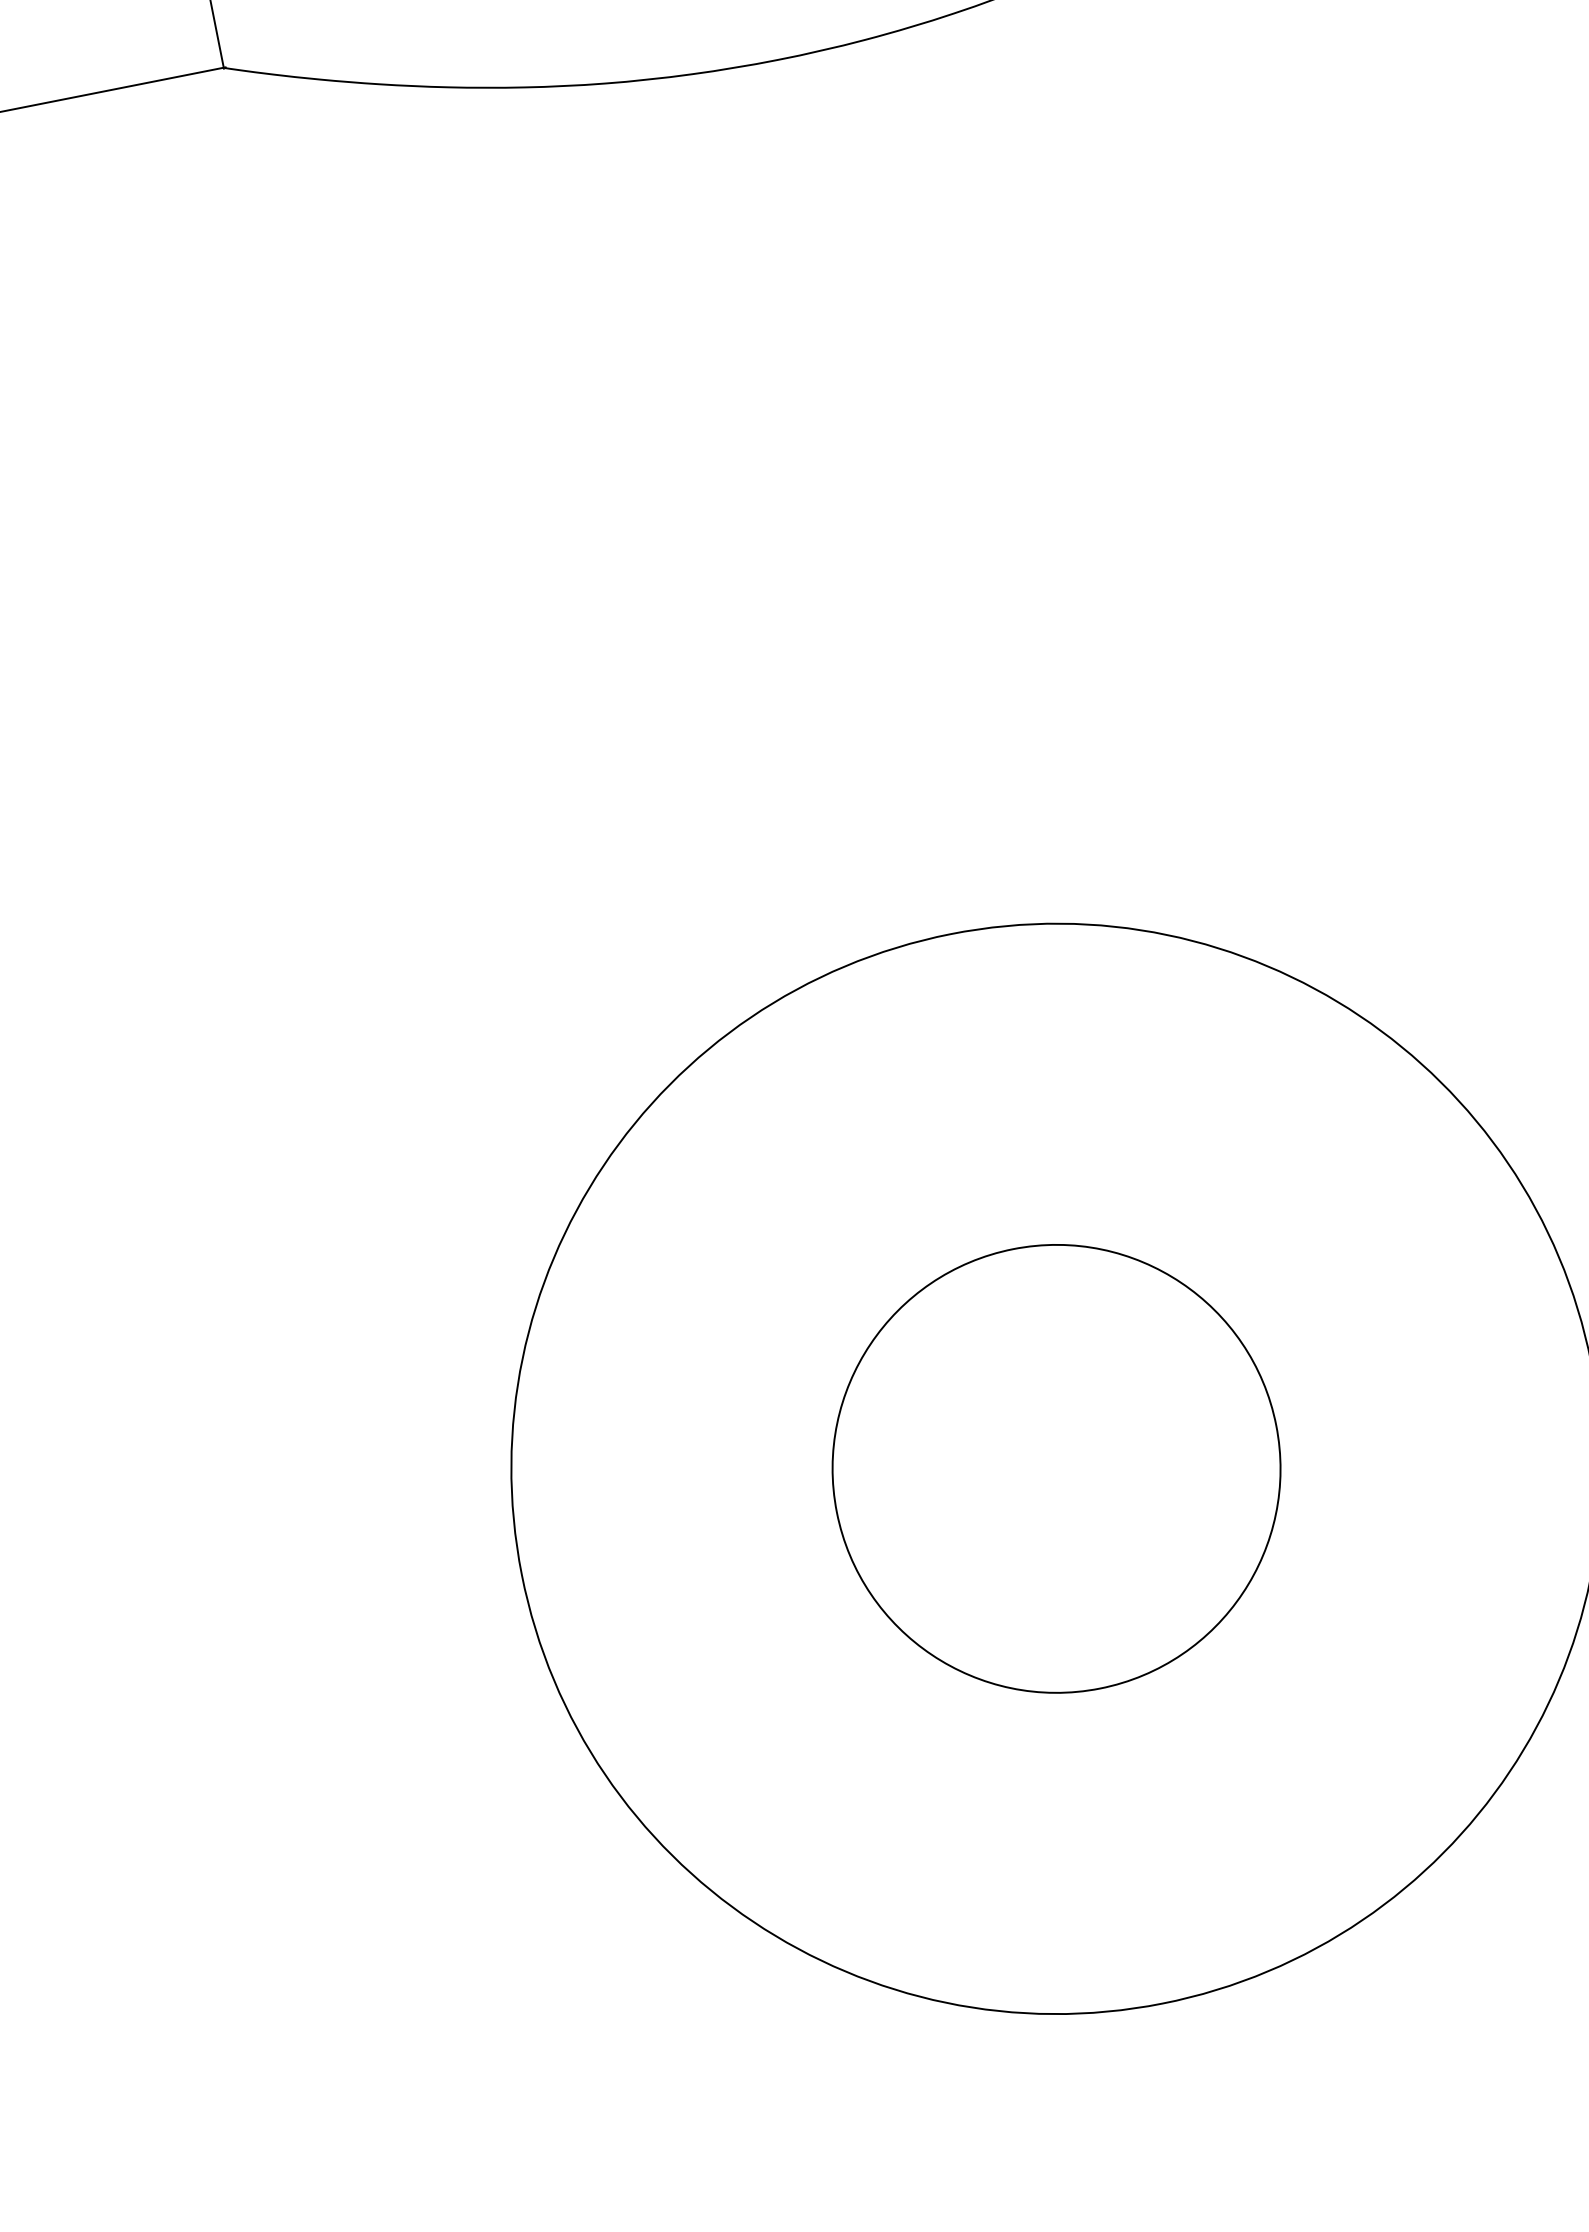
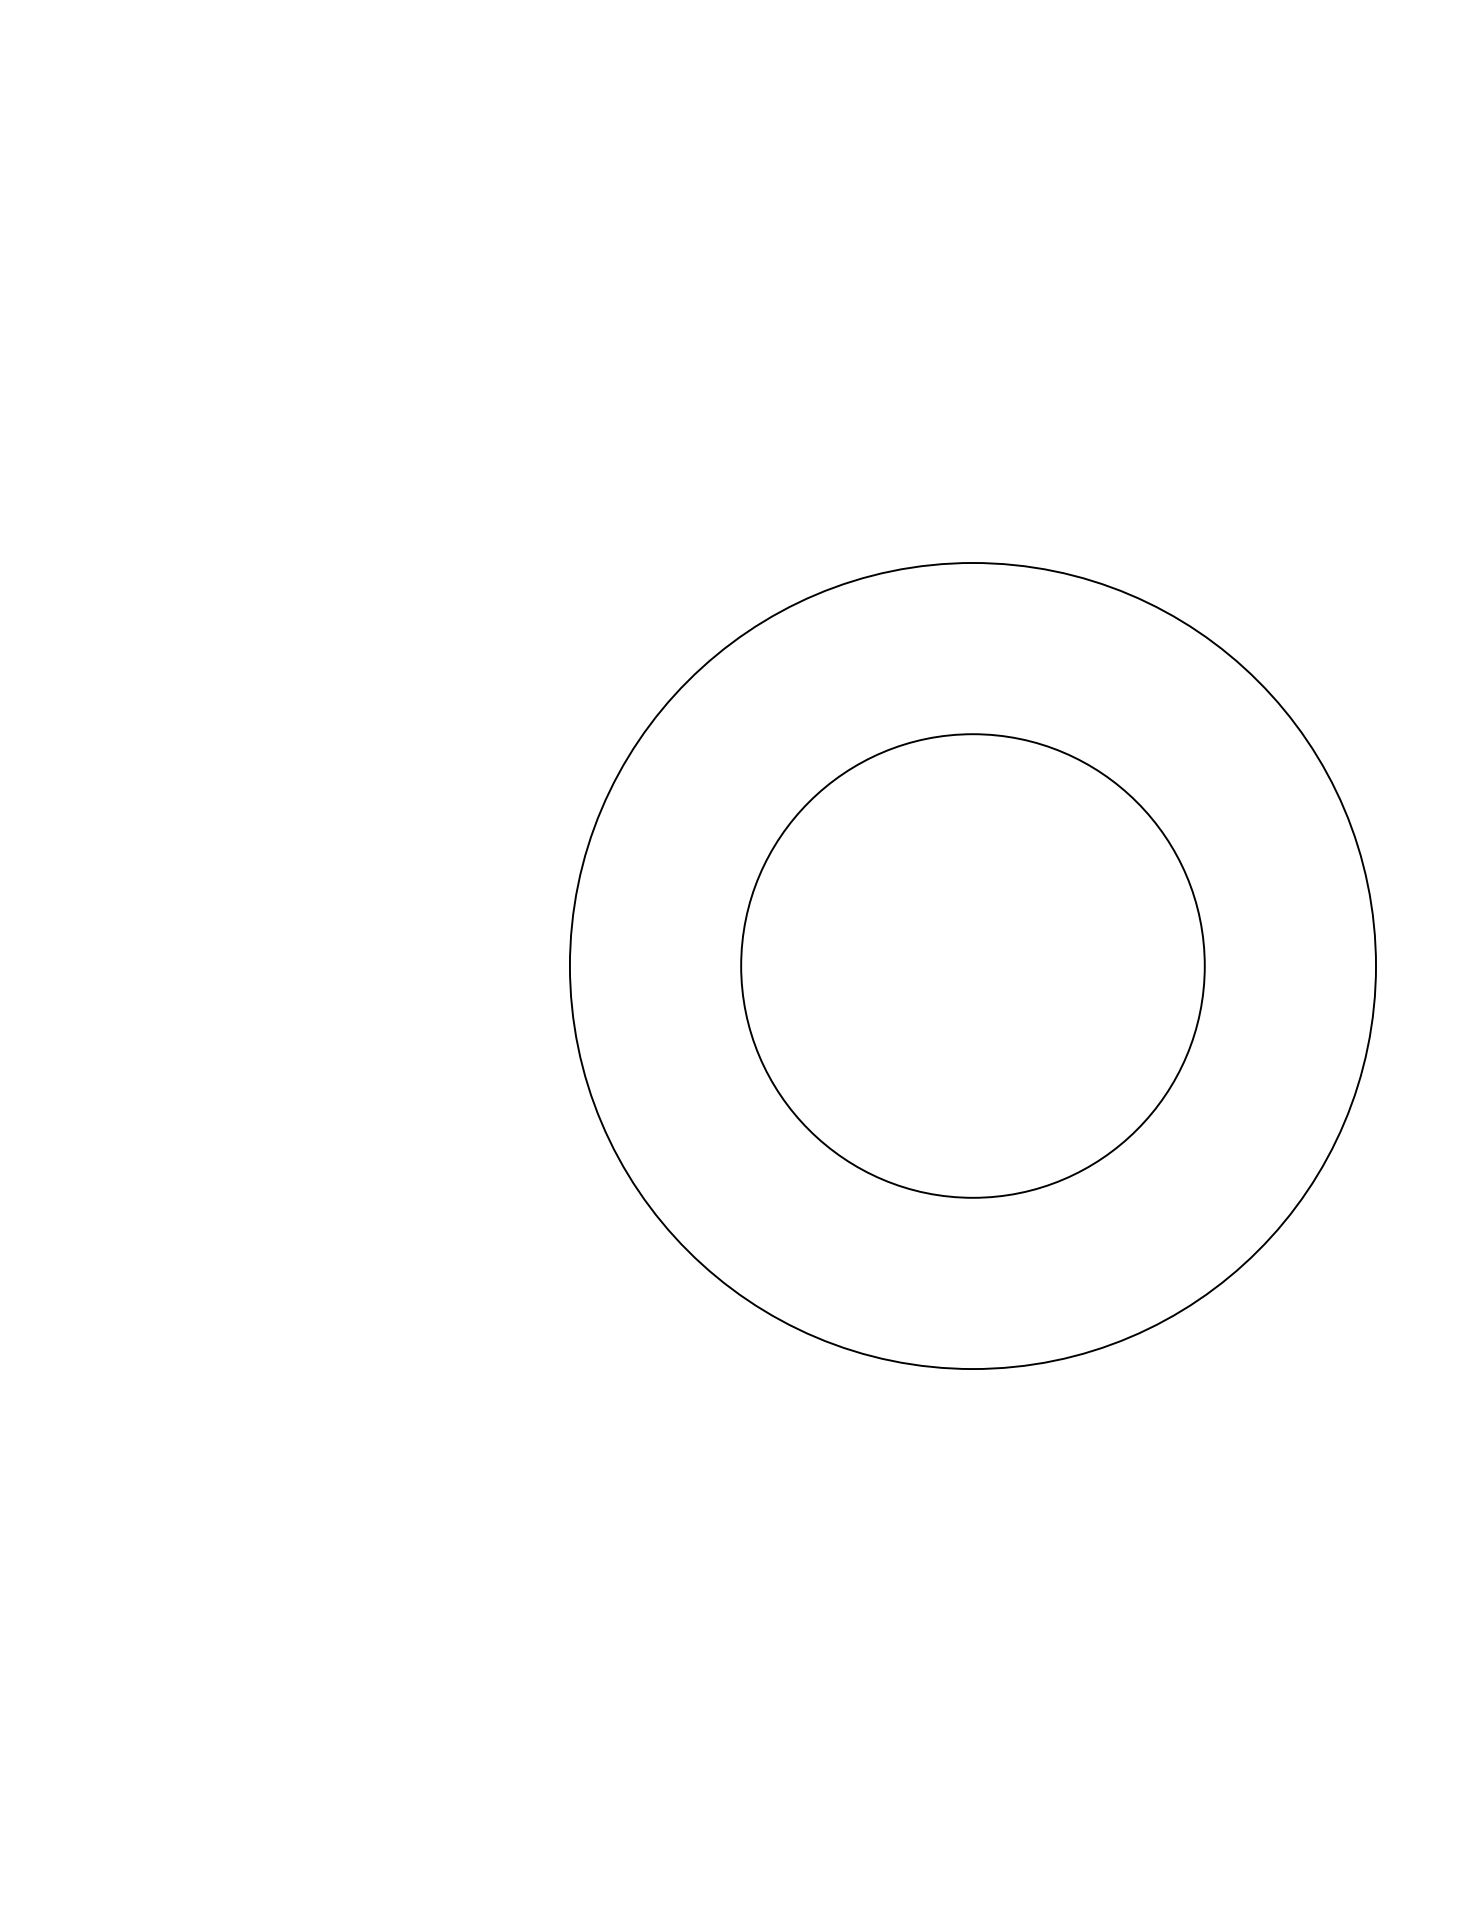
circle: (1055, 1468) -> (972, 965), size x1.4

